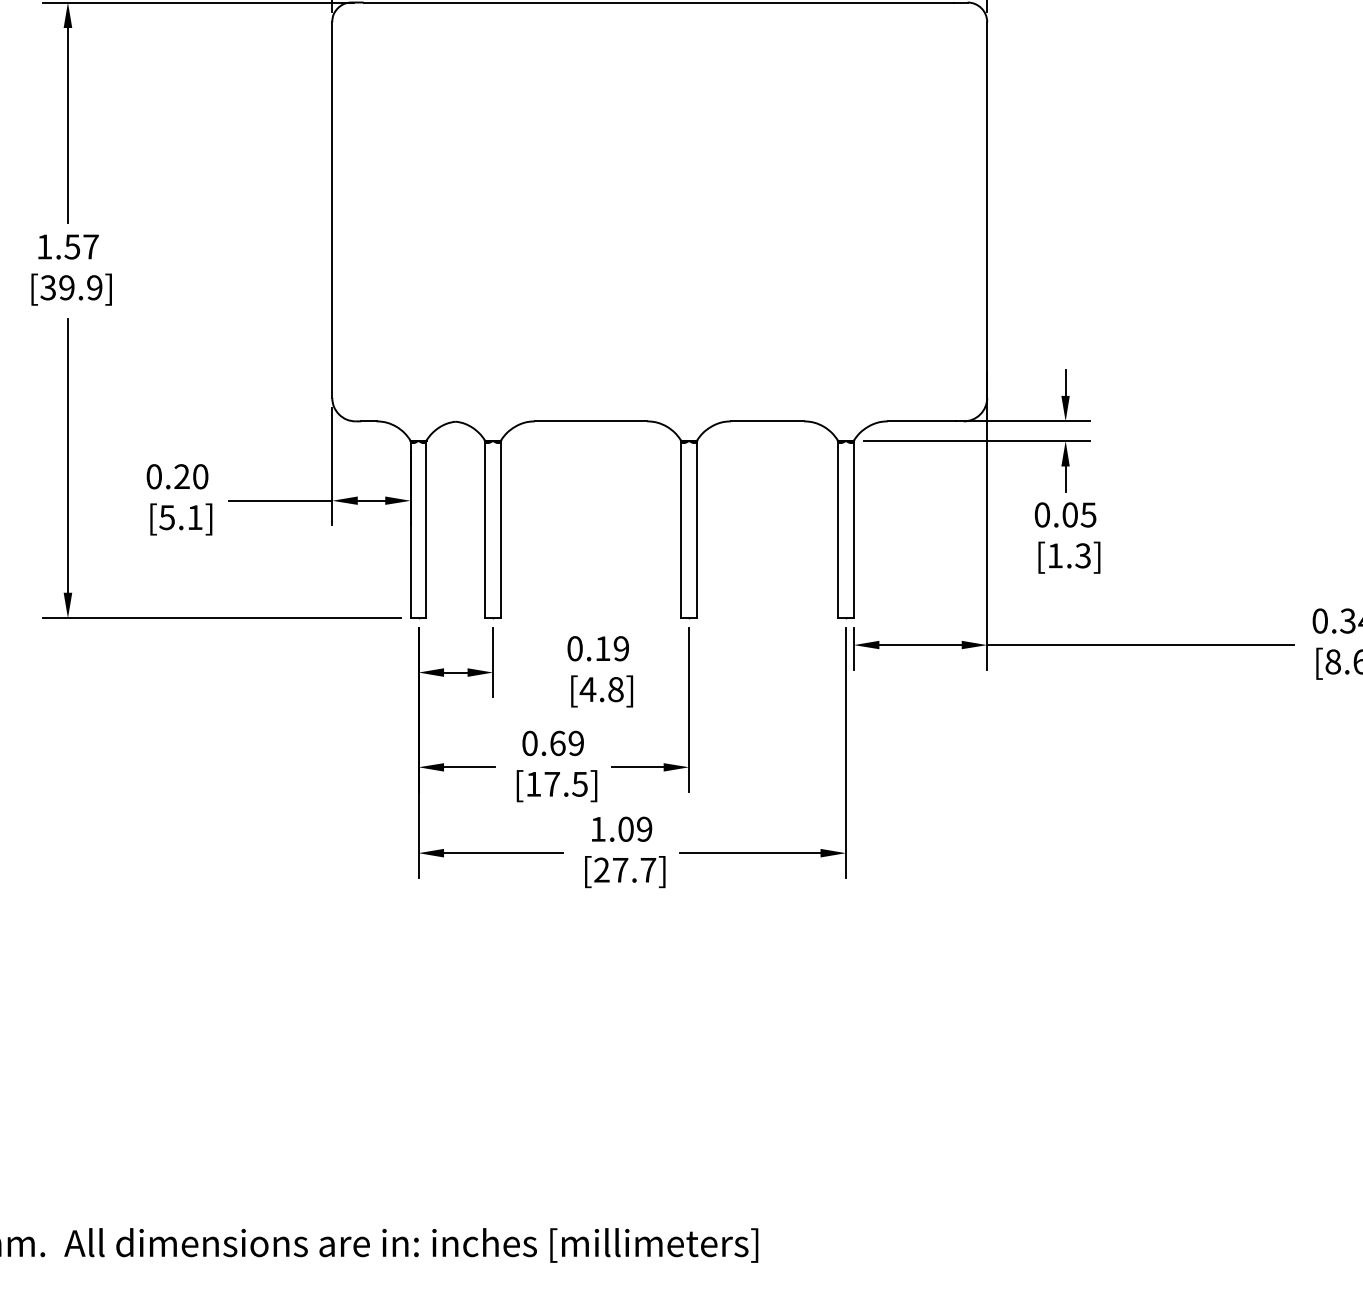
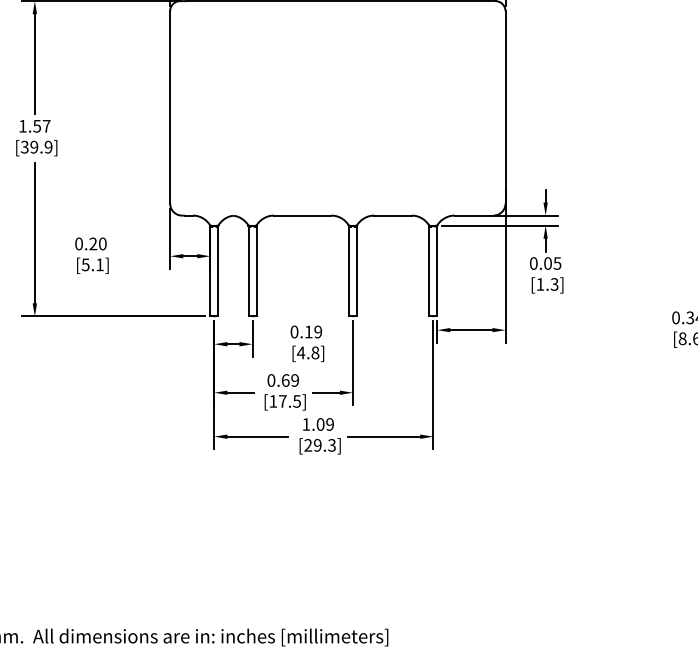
line: (280, 501) -> (143, 256), removed
line: (1139, 645) -> (583, 330), removed
text: (633, 870) -> (324, 445), [27.7] -> [29.3]

